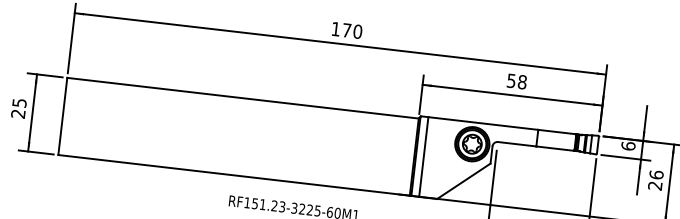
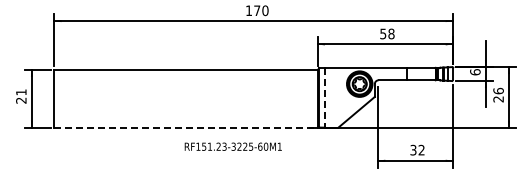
text: (19, 103) -> (21, 92), 25 -> 21
line: (423, 156) -> (324, 97), solid -> dashed
line: (234, 175) -> (186, 127), solid -> dashed

